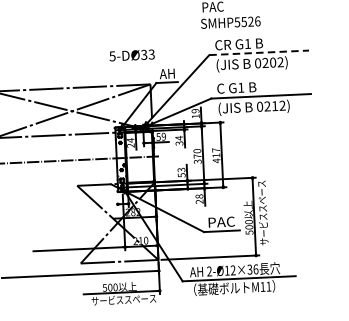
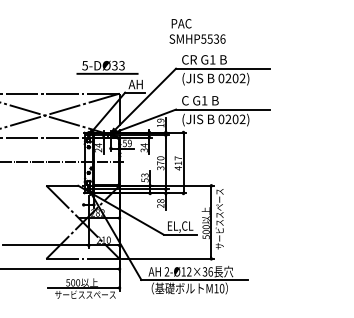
text: (250, 22) -> (216, 39), SMHP5526 -> SMHP5536
line: (258, 52) -> (222, 68), dashed -> solid
line: (136, 63) -> (107, 73), added
text: (274, 106) -> (235, 119), 0212) -> 0202)
text: (221, 222) -> (180, 226), PAC -> EL,CL
text: (268, 286) -> (221, 288), M11 -> M10

